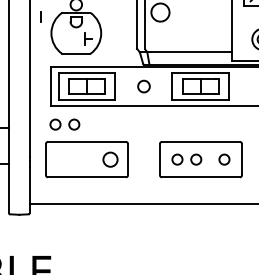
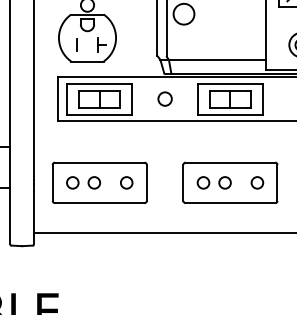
line: (40, 16) -> (77, 43), moved
part: (64, 124) -> (83, 182), moved
circle: (110, 159) -> (126, 182), size x0.71

